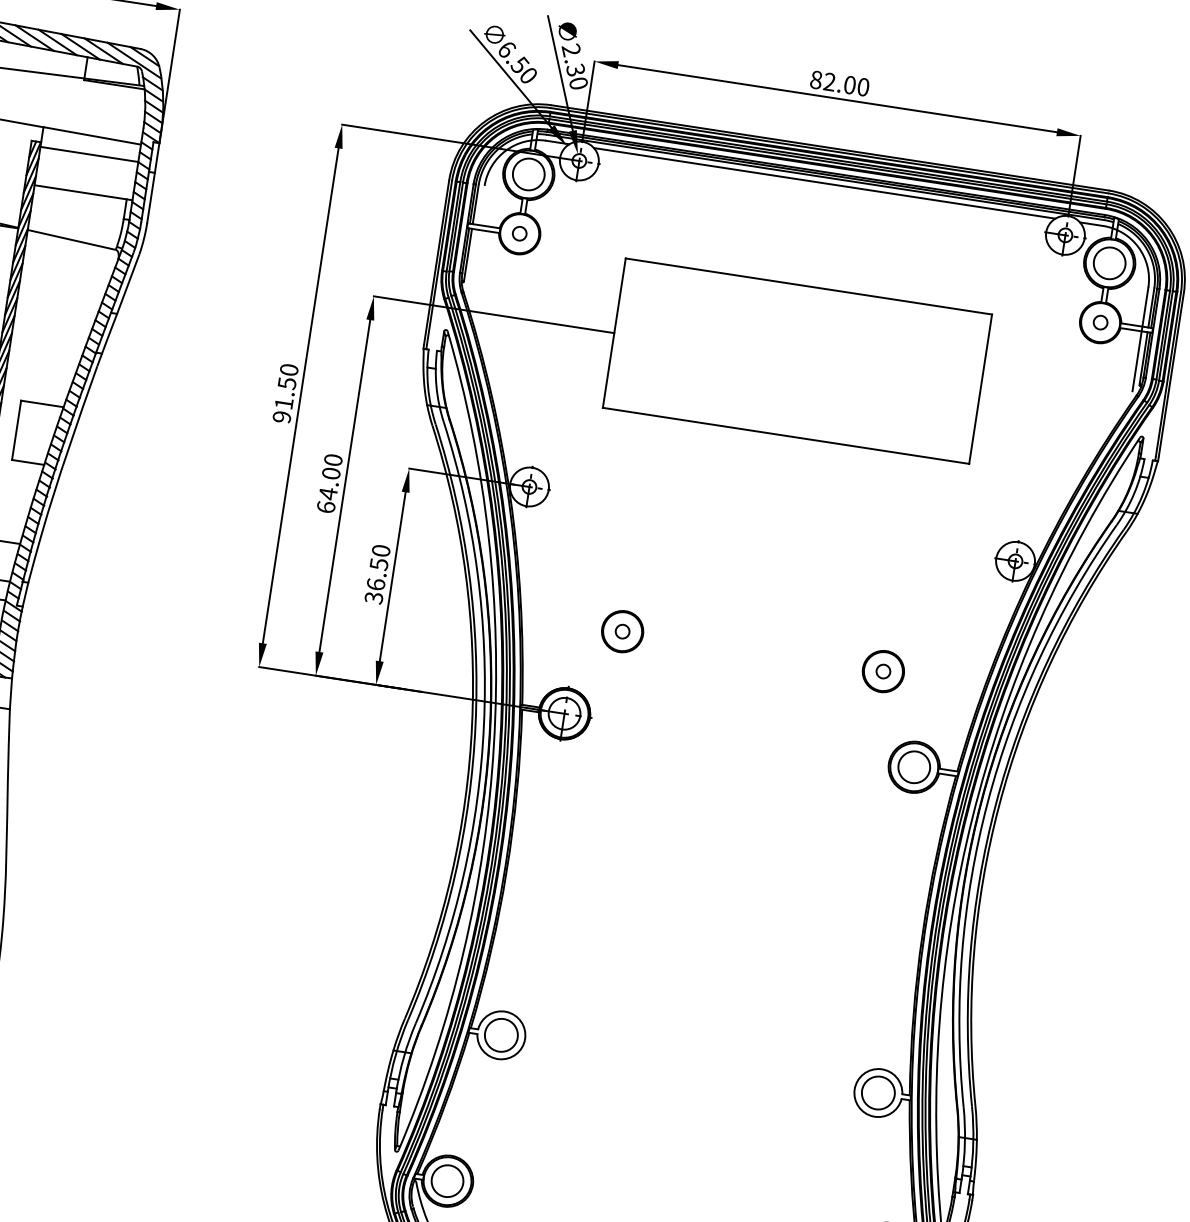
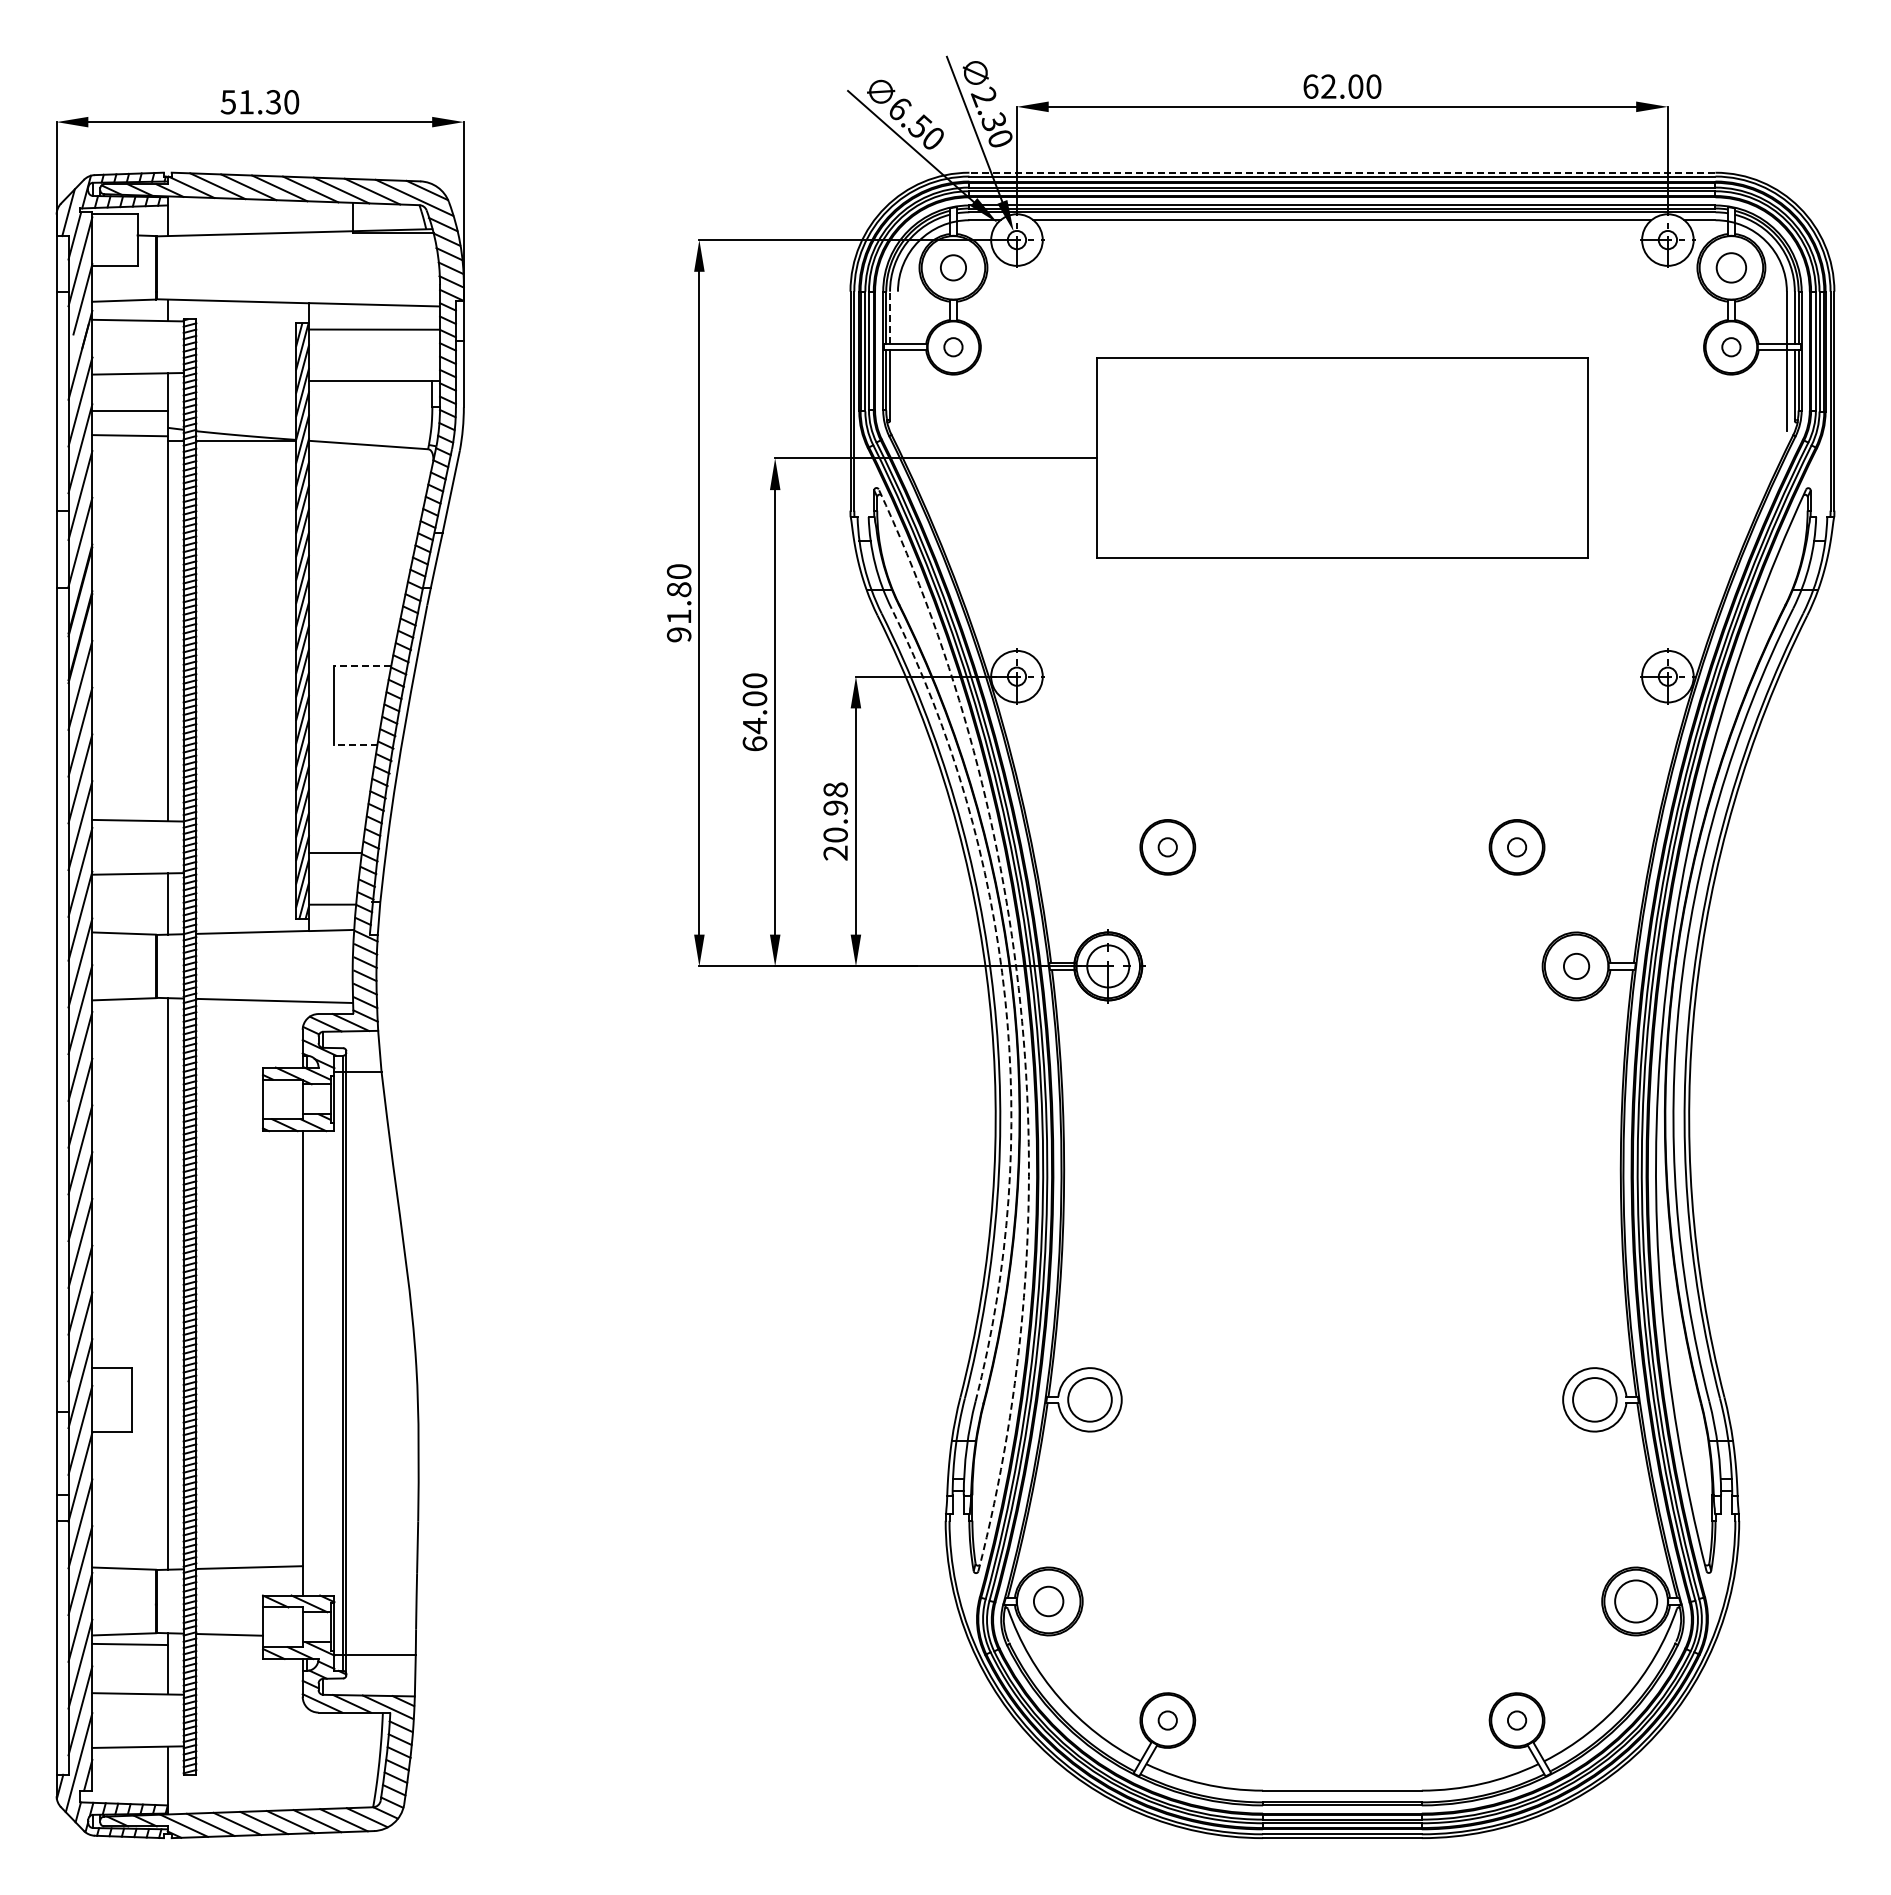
text: (816, 79) -> (1310, 86), 82.00 -> 62.00
line: (829, 147) -> (1341, 172), solid -> dashed
circle: (528, 174) -> (953, 267), size x0.6
line: (476, 204) -> (890, 317), solid -> dashed
circle: (1109, 263) -> (1731, 267), size x0.7
text: (287, 383) -> (679, 589), 91.50 -> 91.80
line: (42, 403) -> (362, 665), solid -> dashed
line: (28, 462) -> (356, 744), solid -> dashed
text: (377, 574) -> (835, 821), 36.50 -> 20.98
arc: (484, 725) -> (1005, 997), solid -> dashed
arc: (494, 745) -> (1022, 1021), solid -> dashed
circle: (914, 767) -> (1576, 966), size x0.6
circle: (447, 1181) -> (1048, 1601), size x0.7

